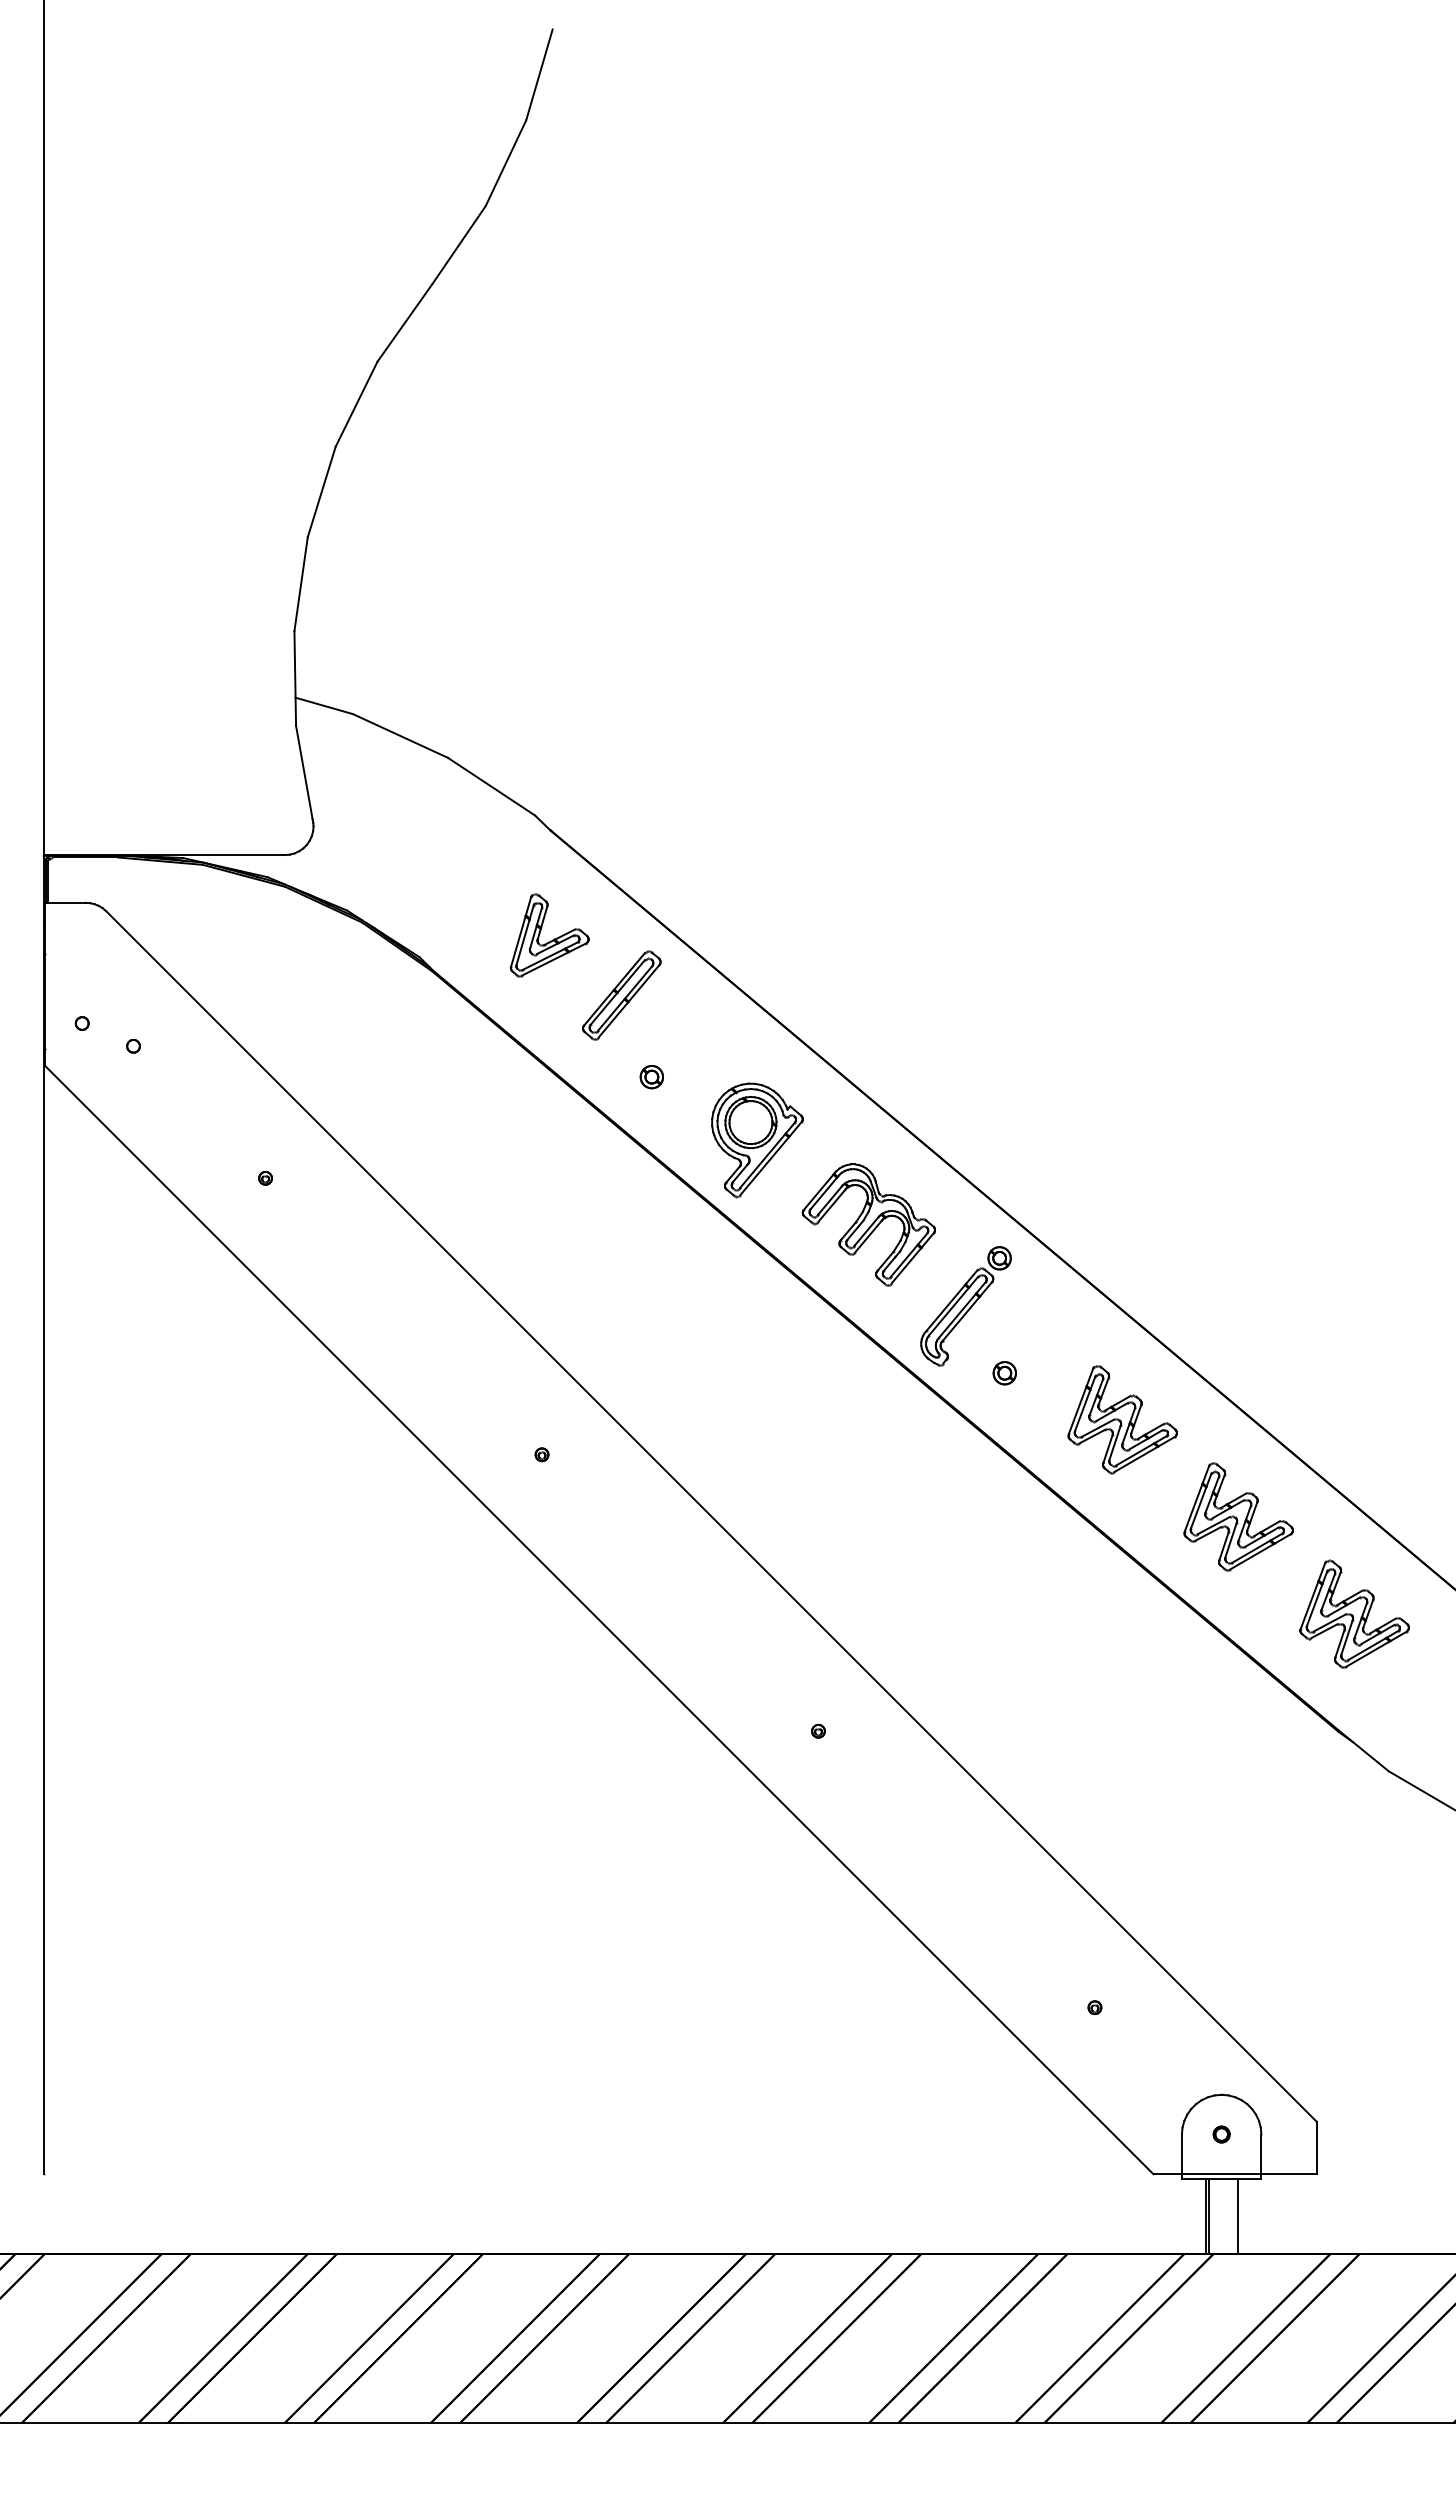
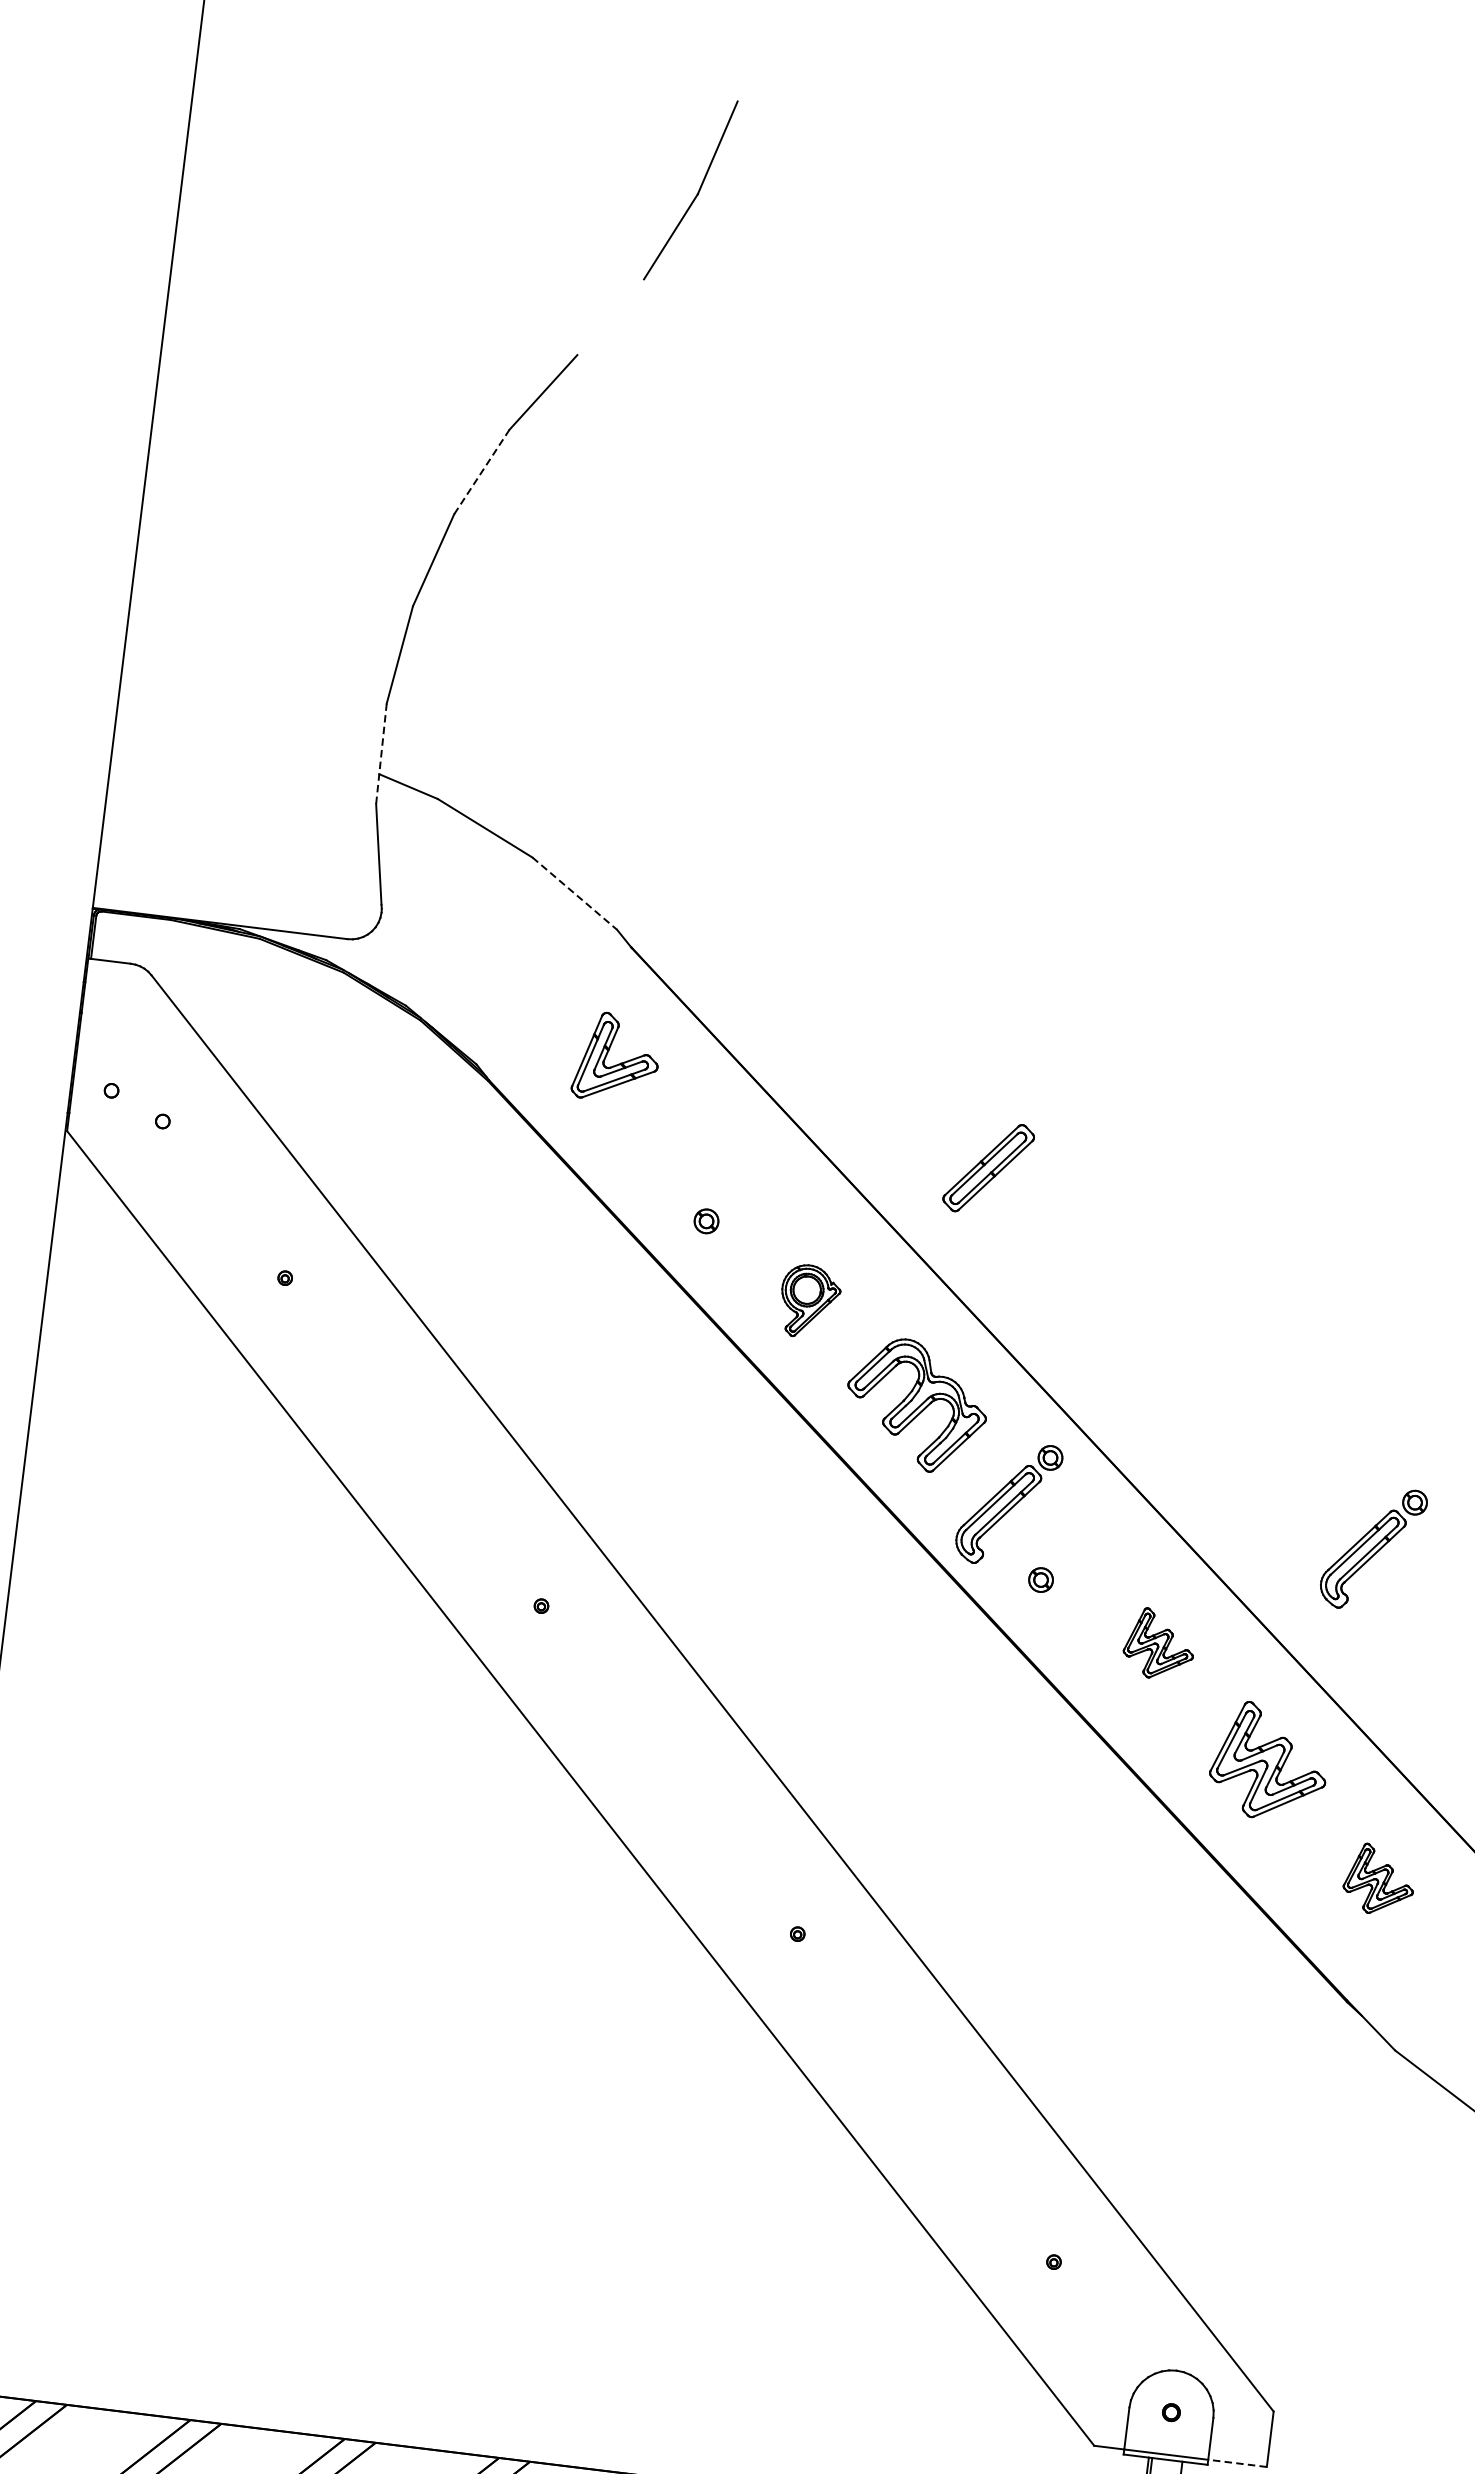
line: (458, 245) -> (610, 317), removed
line: (356, 403) -> (481, 471), solid -> dashed
line: (295, 677) -> (381, 752), solid -> dashed
line: (491, 786) -> (574, 893), solid -> dashed
part: (621, 995) -> (988, 1168), moved
part: (757, 1140) -> (809, 1302), size x0.6
part: (1310, 1306) -> (1372, 1549), added
part: (1122, 1419) -> (1159, 1644), size x0.6
part: (1354, 1613) -> (1379, 1879), size x0.6
line: (1289, 2174) -> (1237, 2463), solid -> dashed

